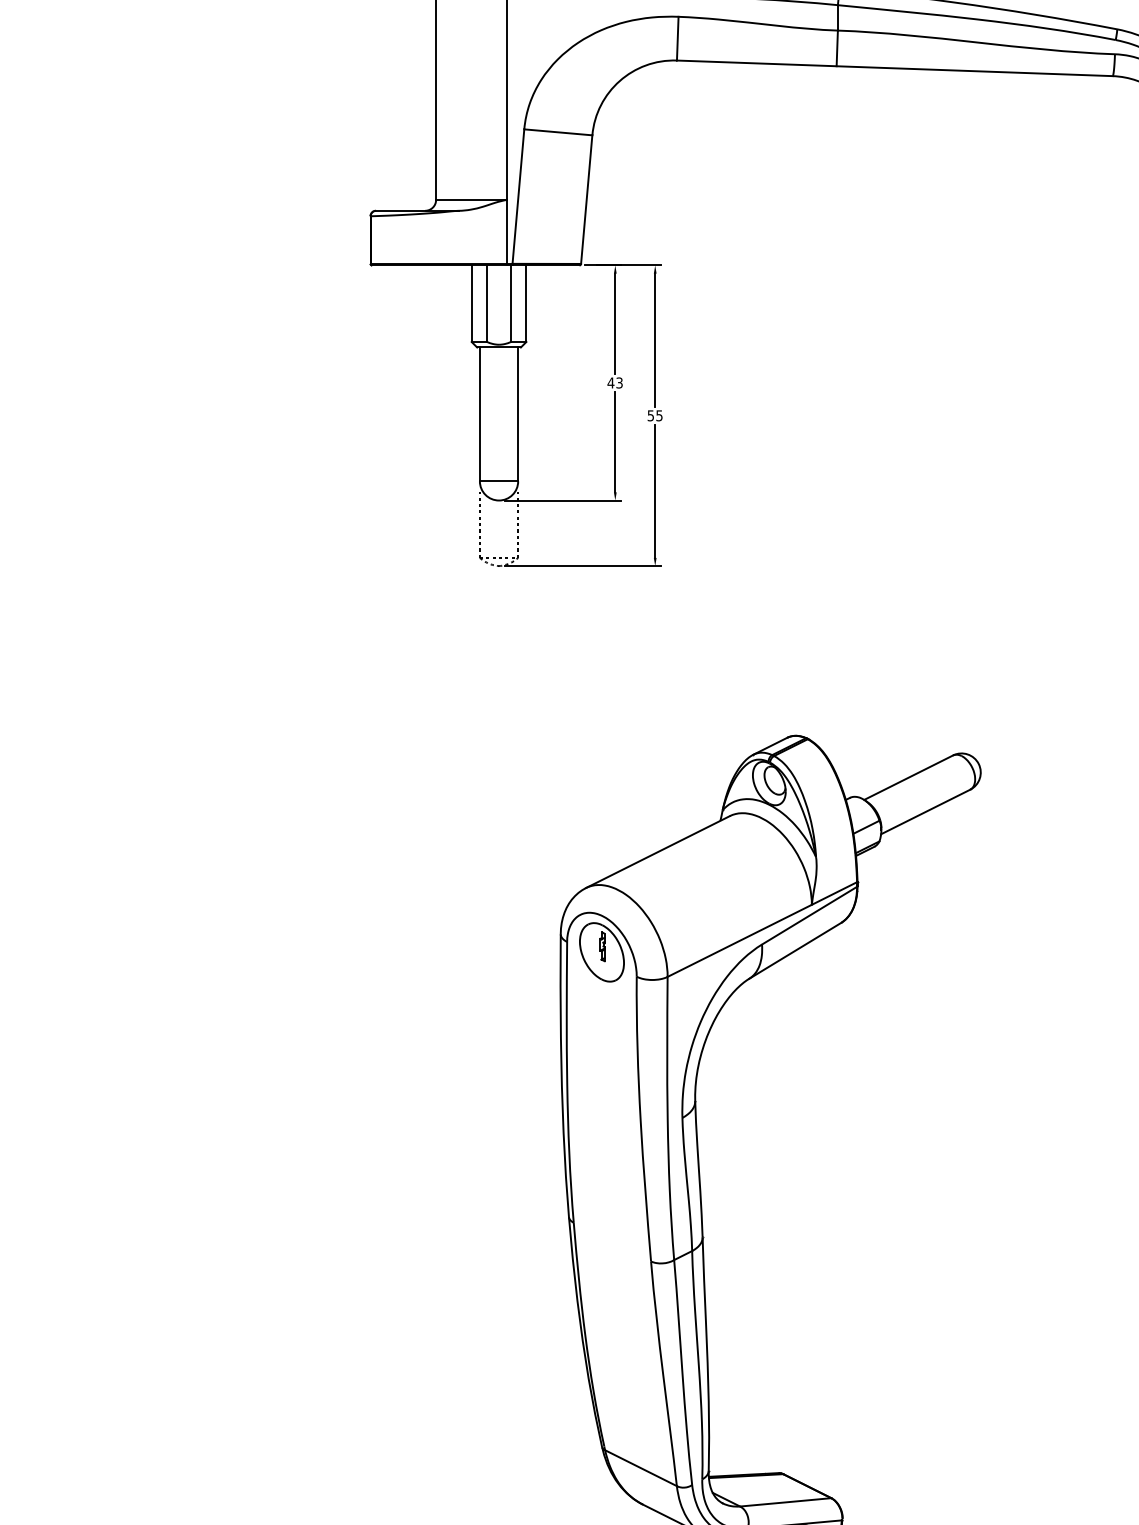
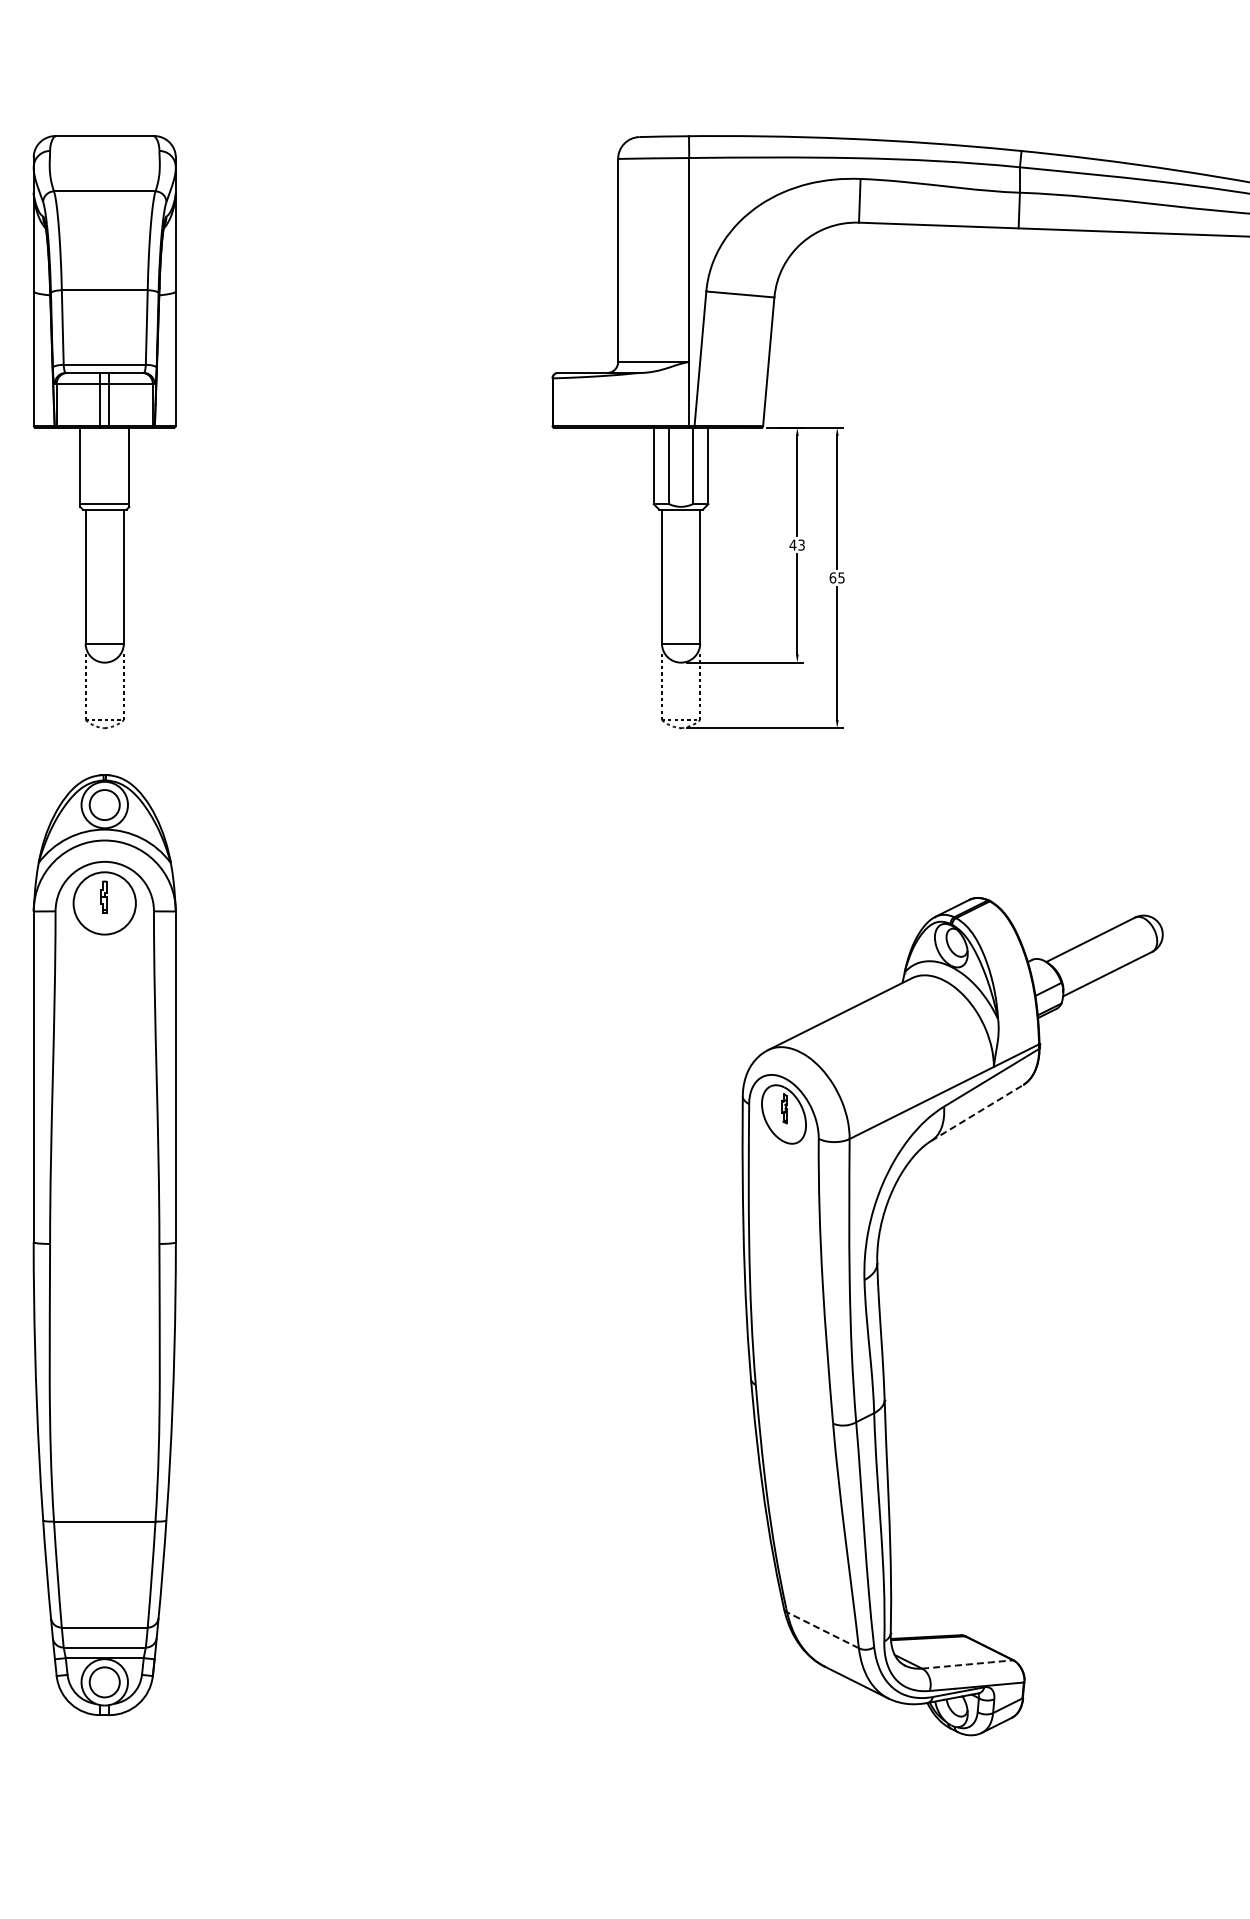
text: (650, 415) -> (832, 577), 55 -> 65
line: (795, 951) -> (977, 1113), solid -> dashed
line: (640, 1468) -> (822, 1630), solid -> dashed
arc: (785, 1502) -> (967, 1664), solid -> dashed

